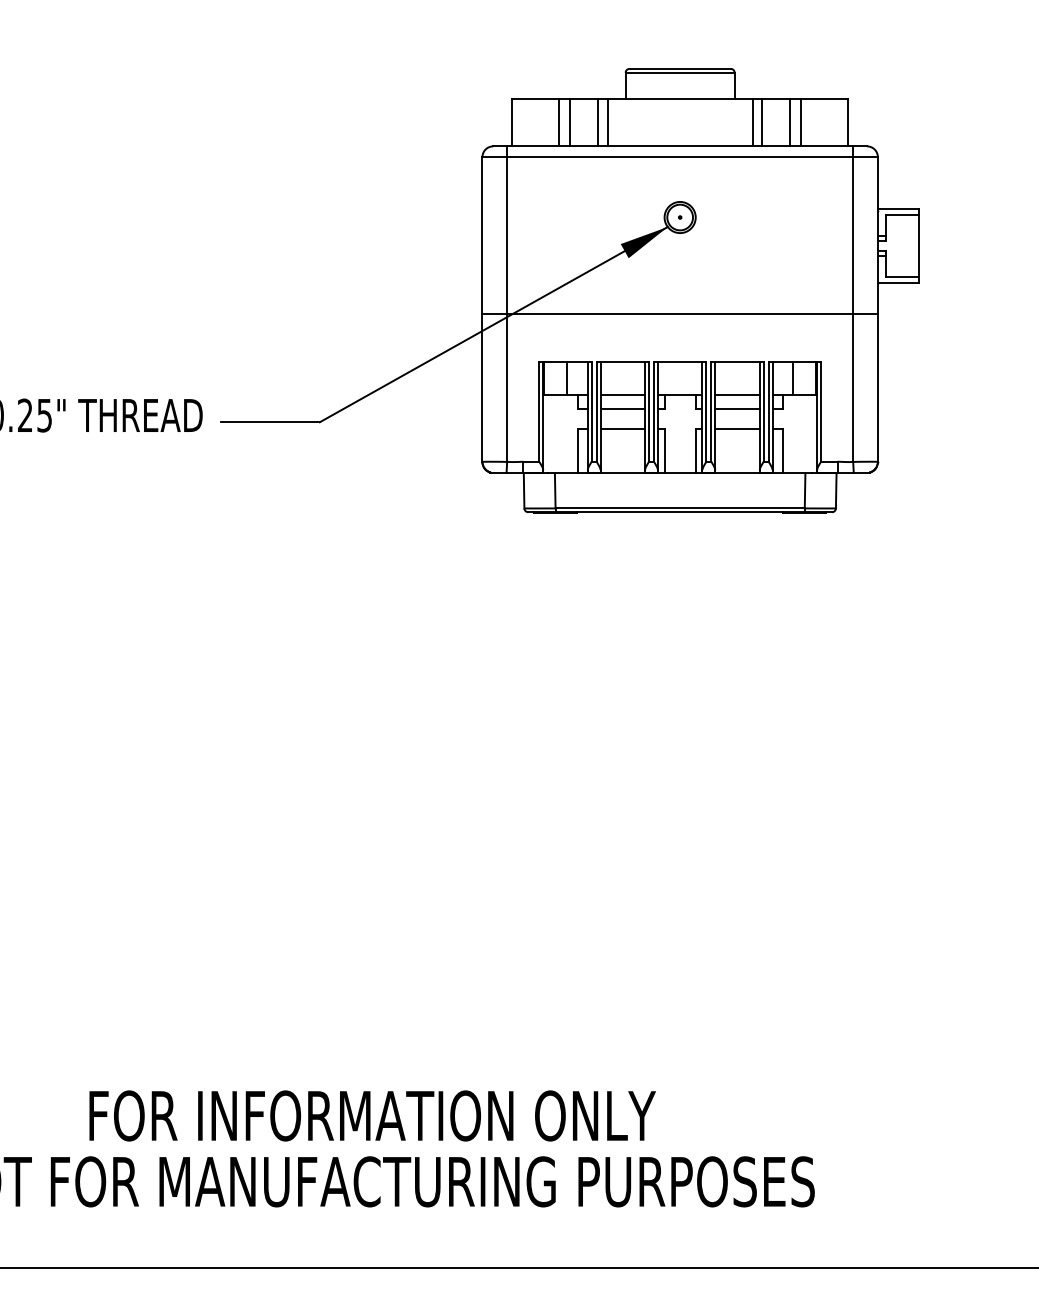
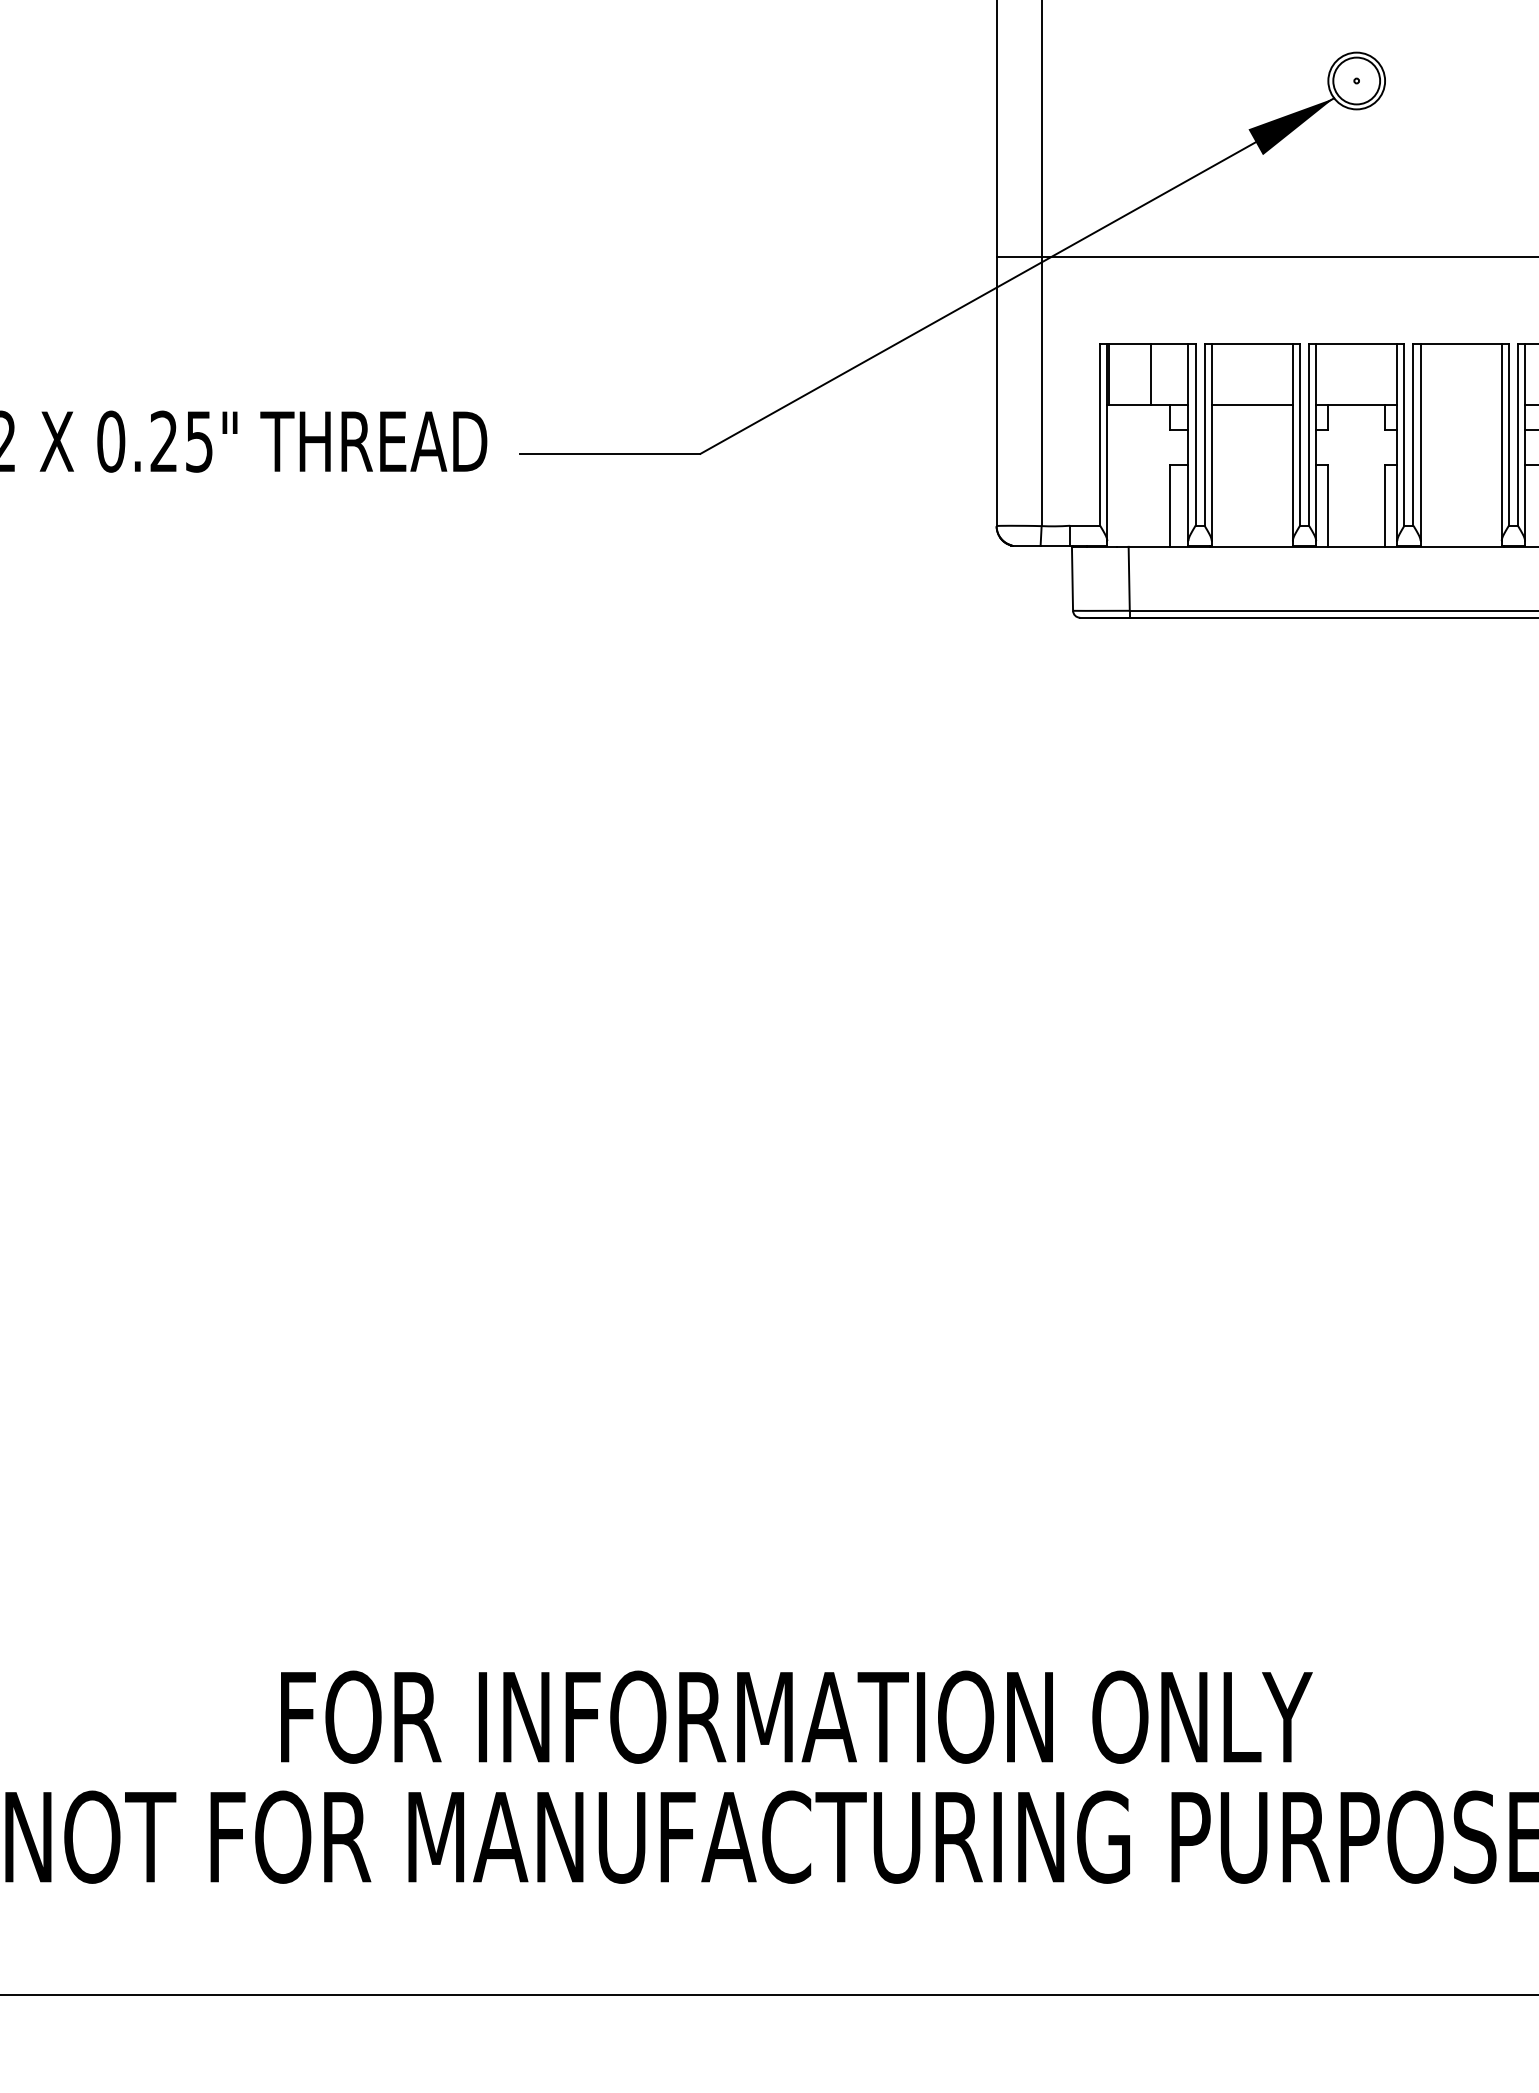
line: (737, 395) -> (1461, 405), removed
line: (622, 409) -> (1251, 430), removed
line: (737, 409) -> (1461, 430), removed
line: (622, 428) -> (1251, 465), removed
line: (737, 428) -> (1461, 465), removed

